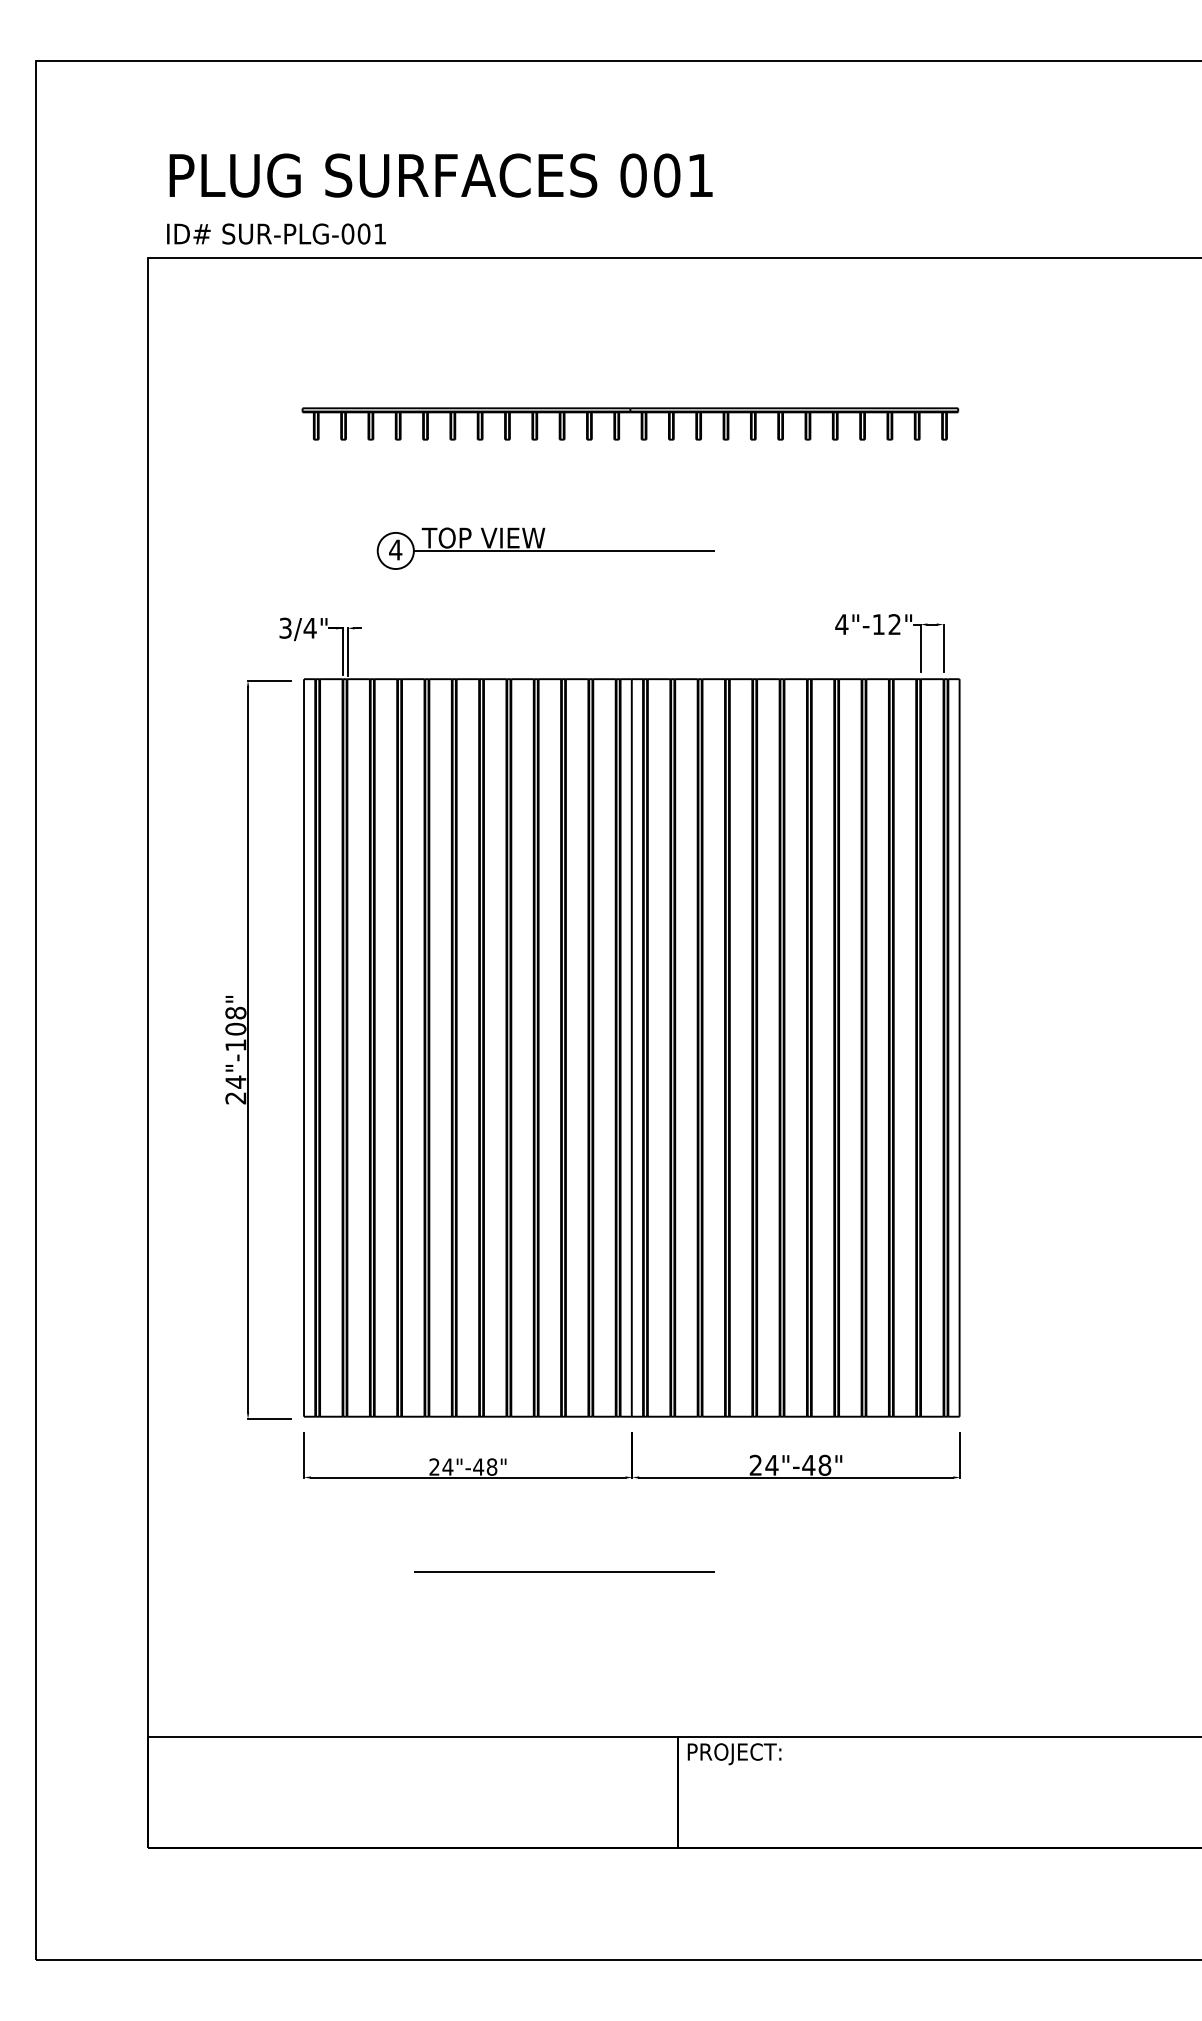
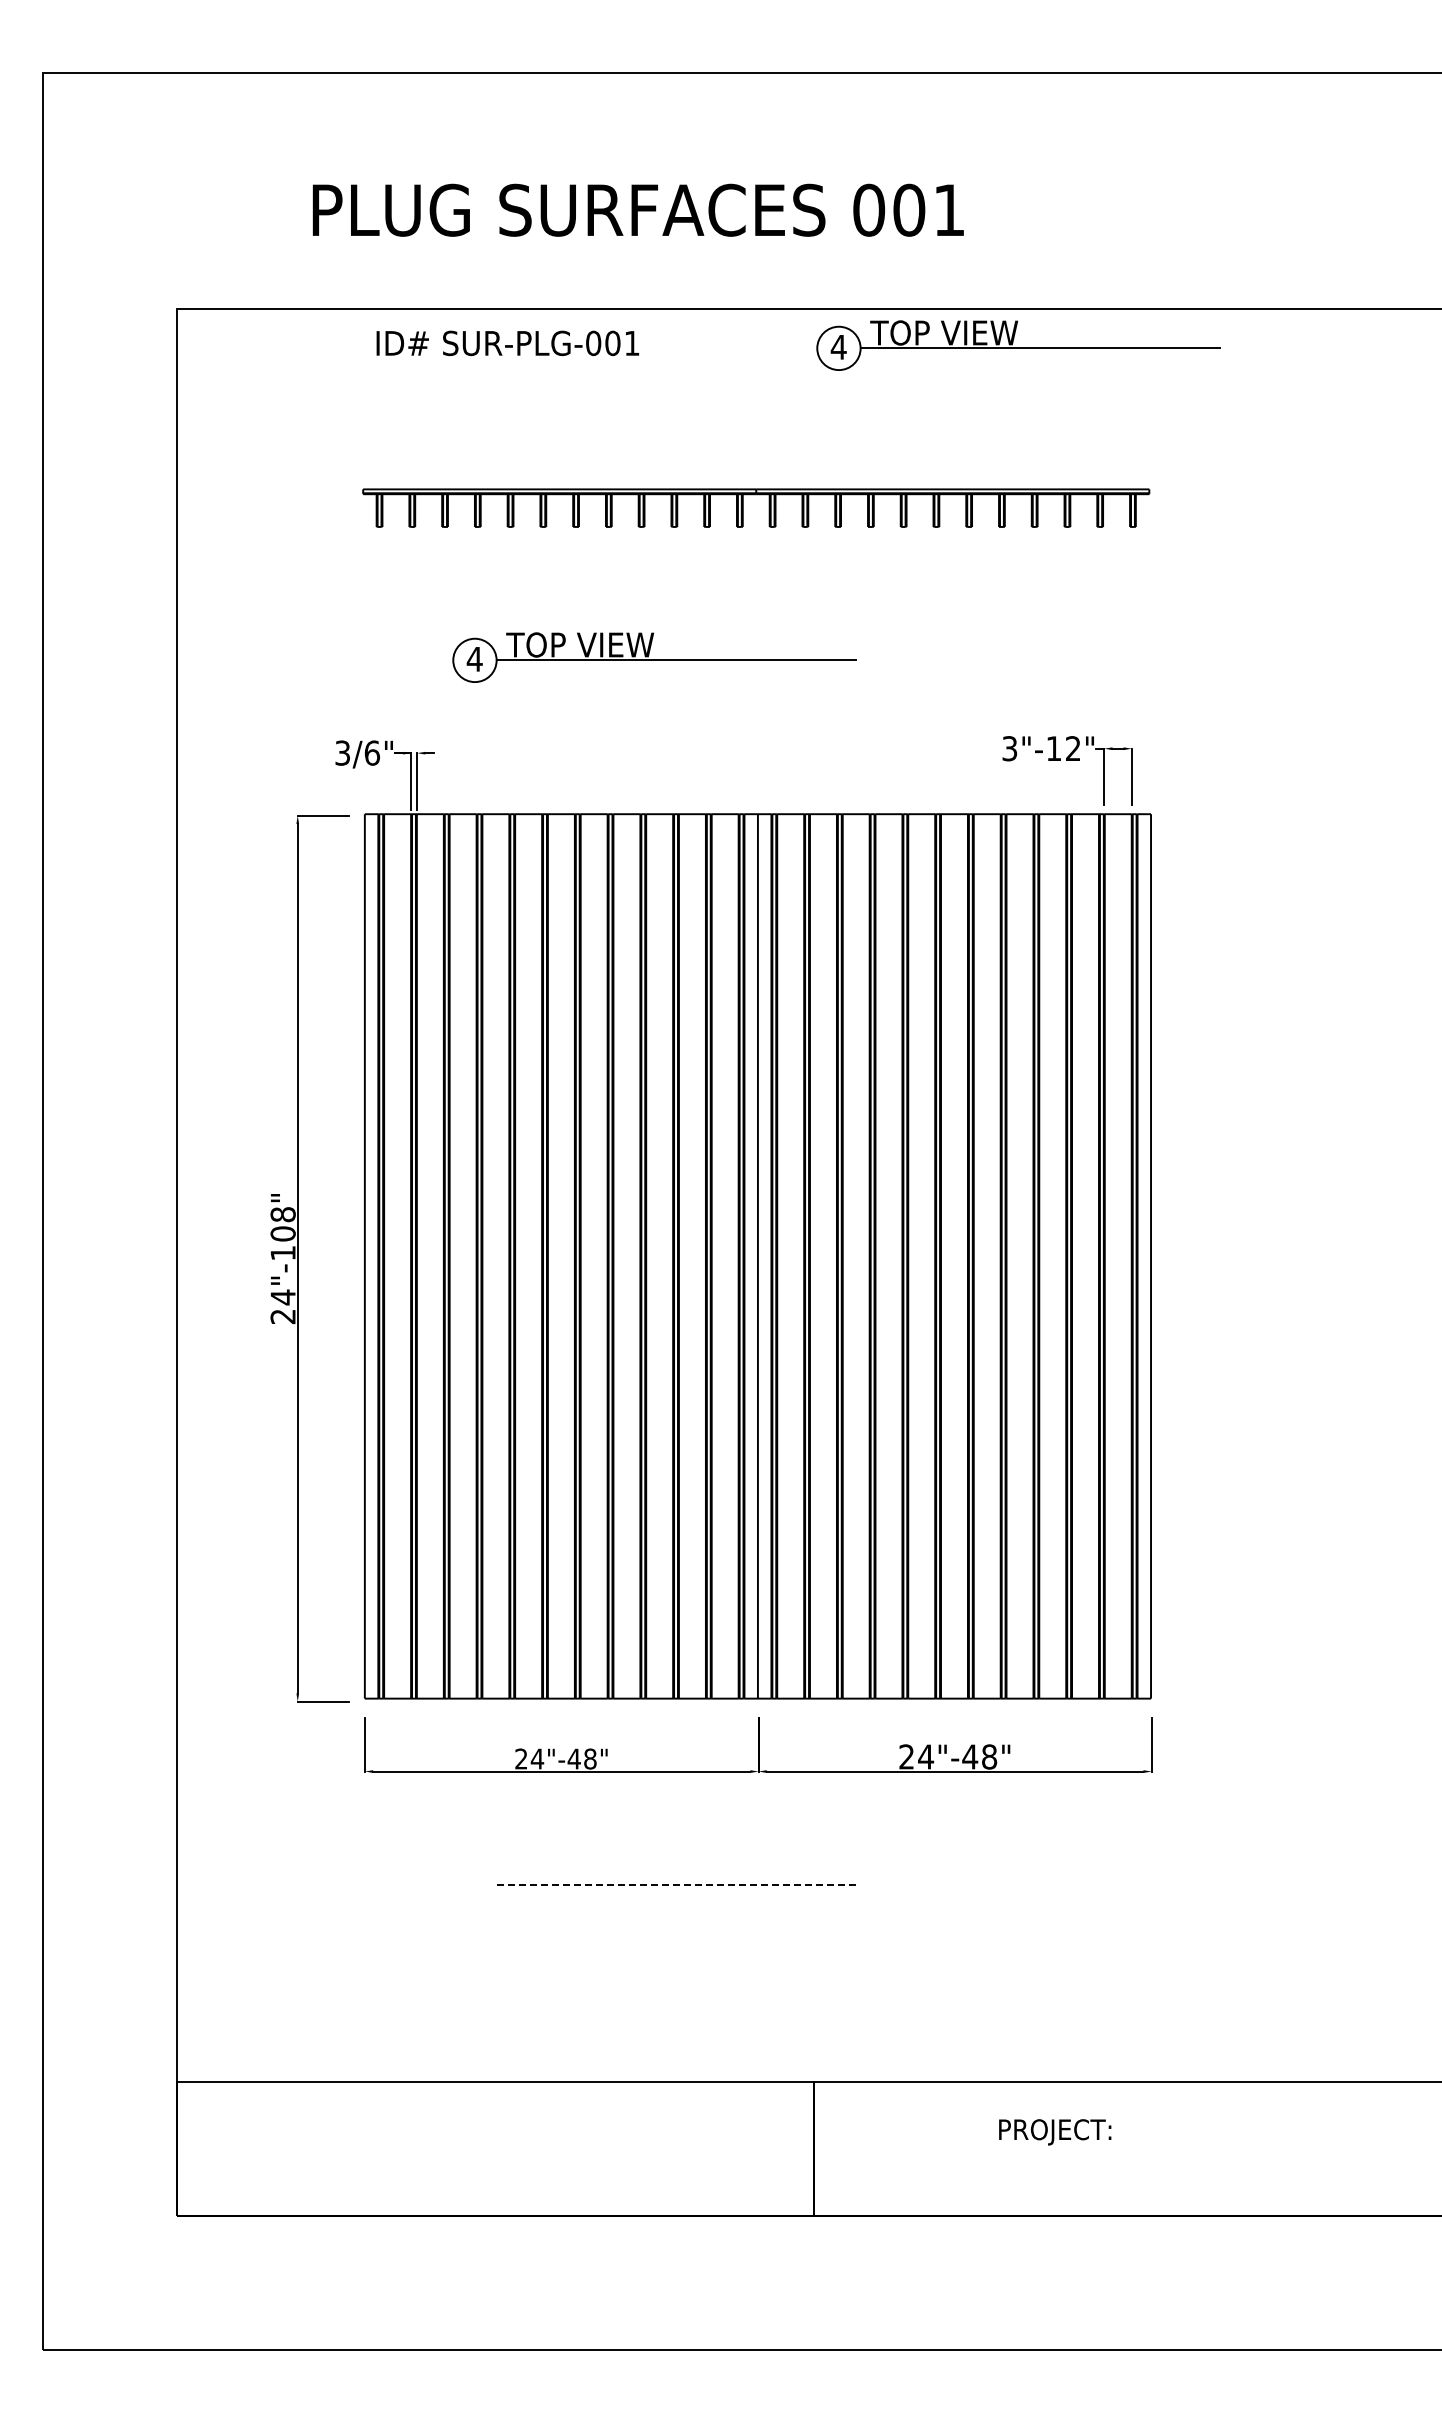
text: (440, 174) -> (637, 209), moved
text: (276, 234) -> (507, 343), moved
part: (849, 288) -> (1018, 345), added
text: (841, 624) -> (1009, 748), 4"-12" -> 3"-12"
text: (310, 627) -> (372, 752), 3/4" -> 3/6"
line: (564, 1571) -> (677, 1884), solid -> dashed
text: (734, 1754) -> (1055, 2132), moved

